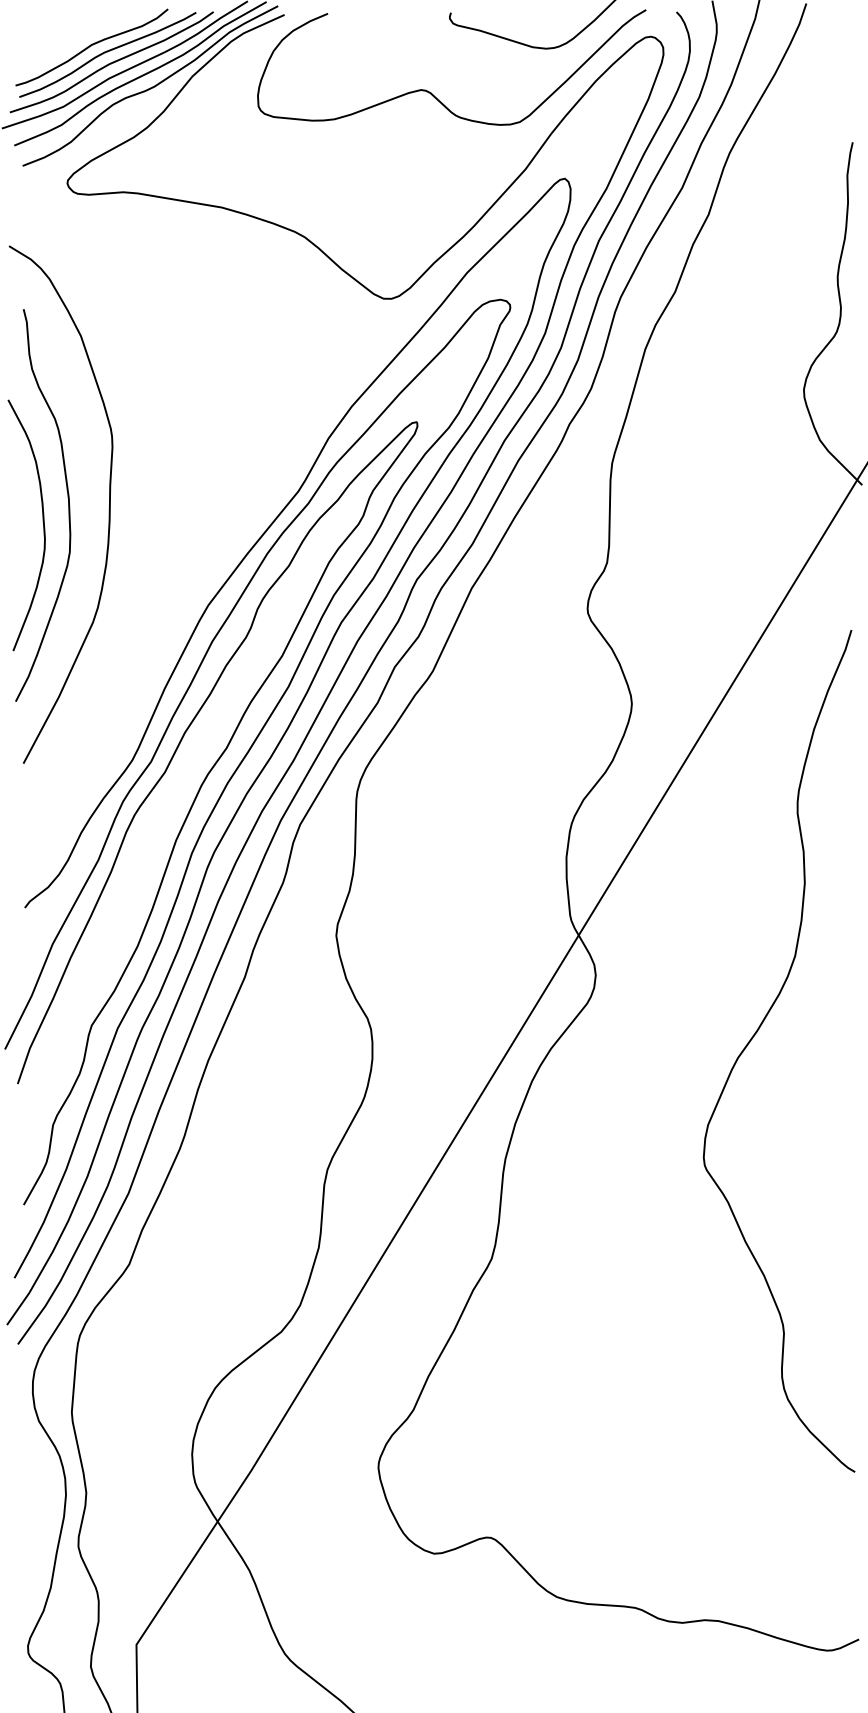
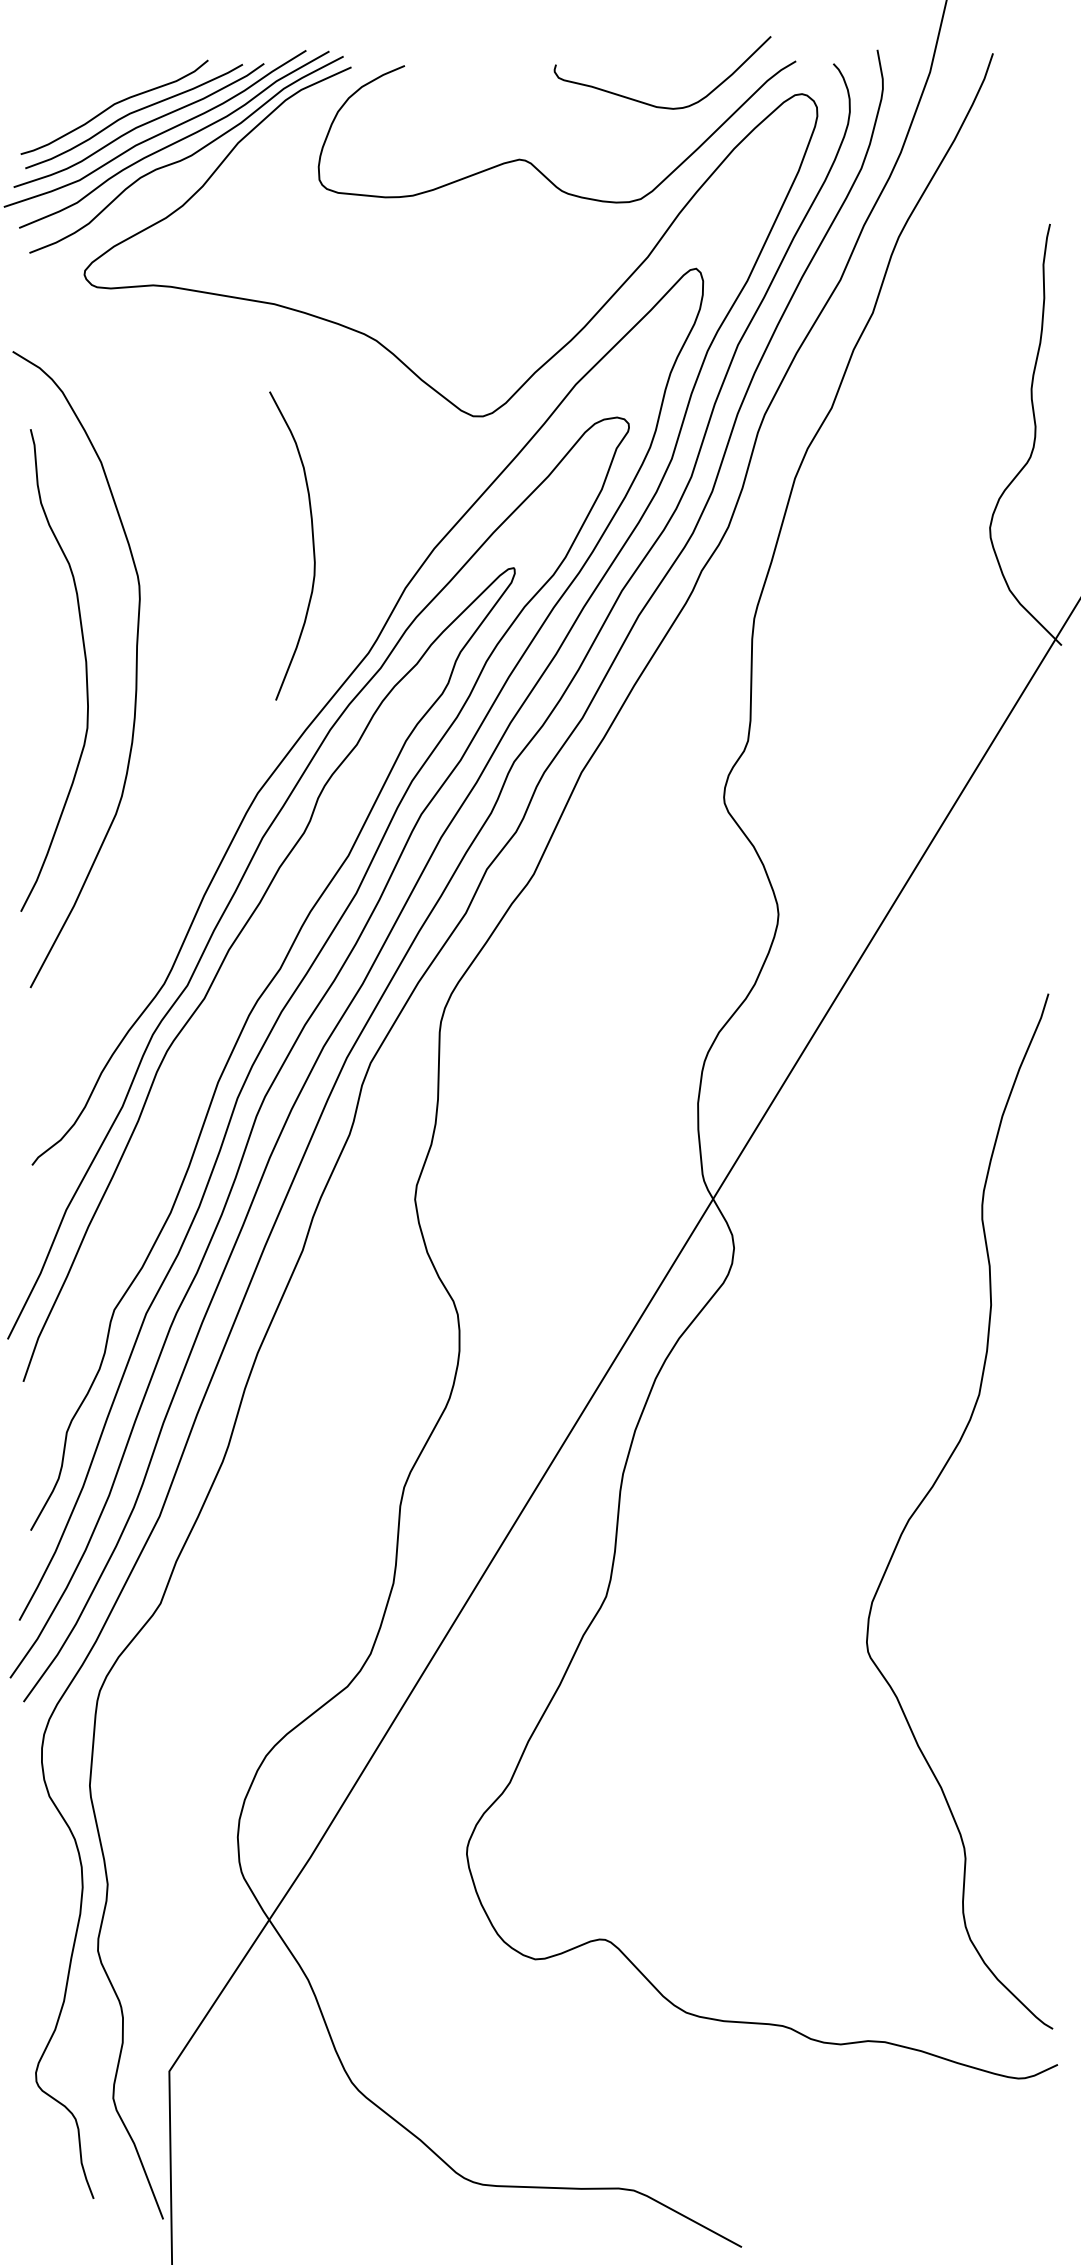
curve: (43, 524) -> (312, 545), moved
curve: (755, 1034) -> (930, 1491), moved

